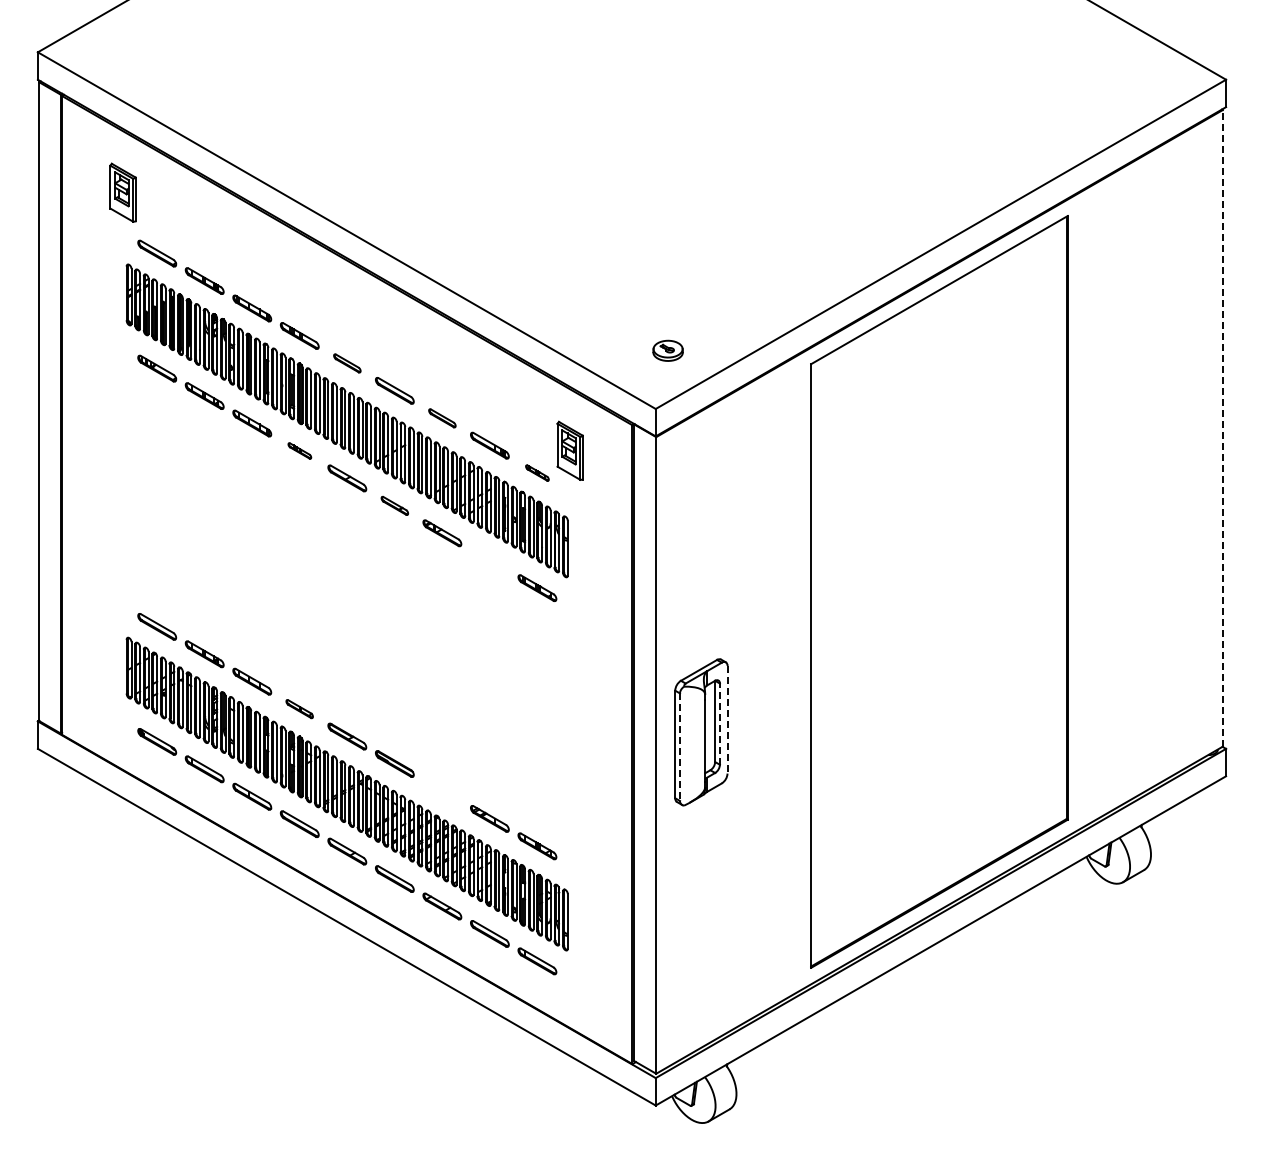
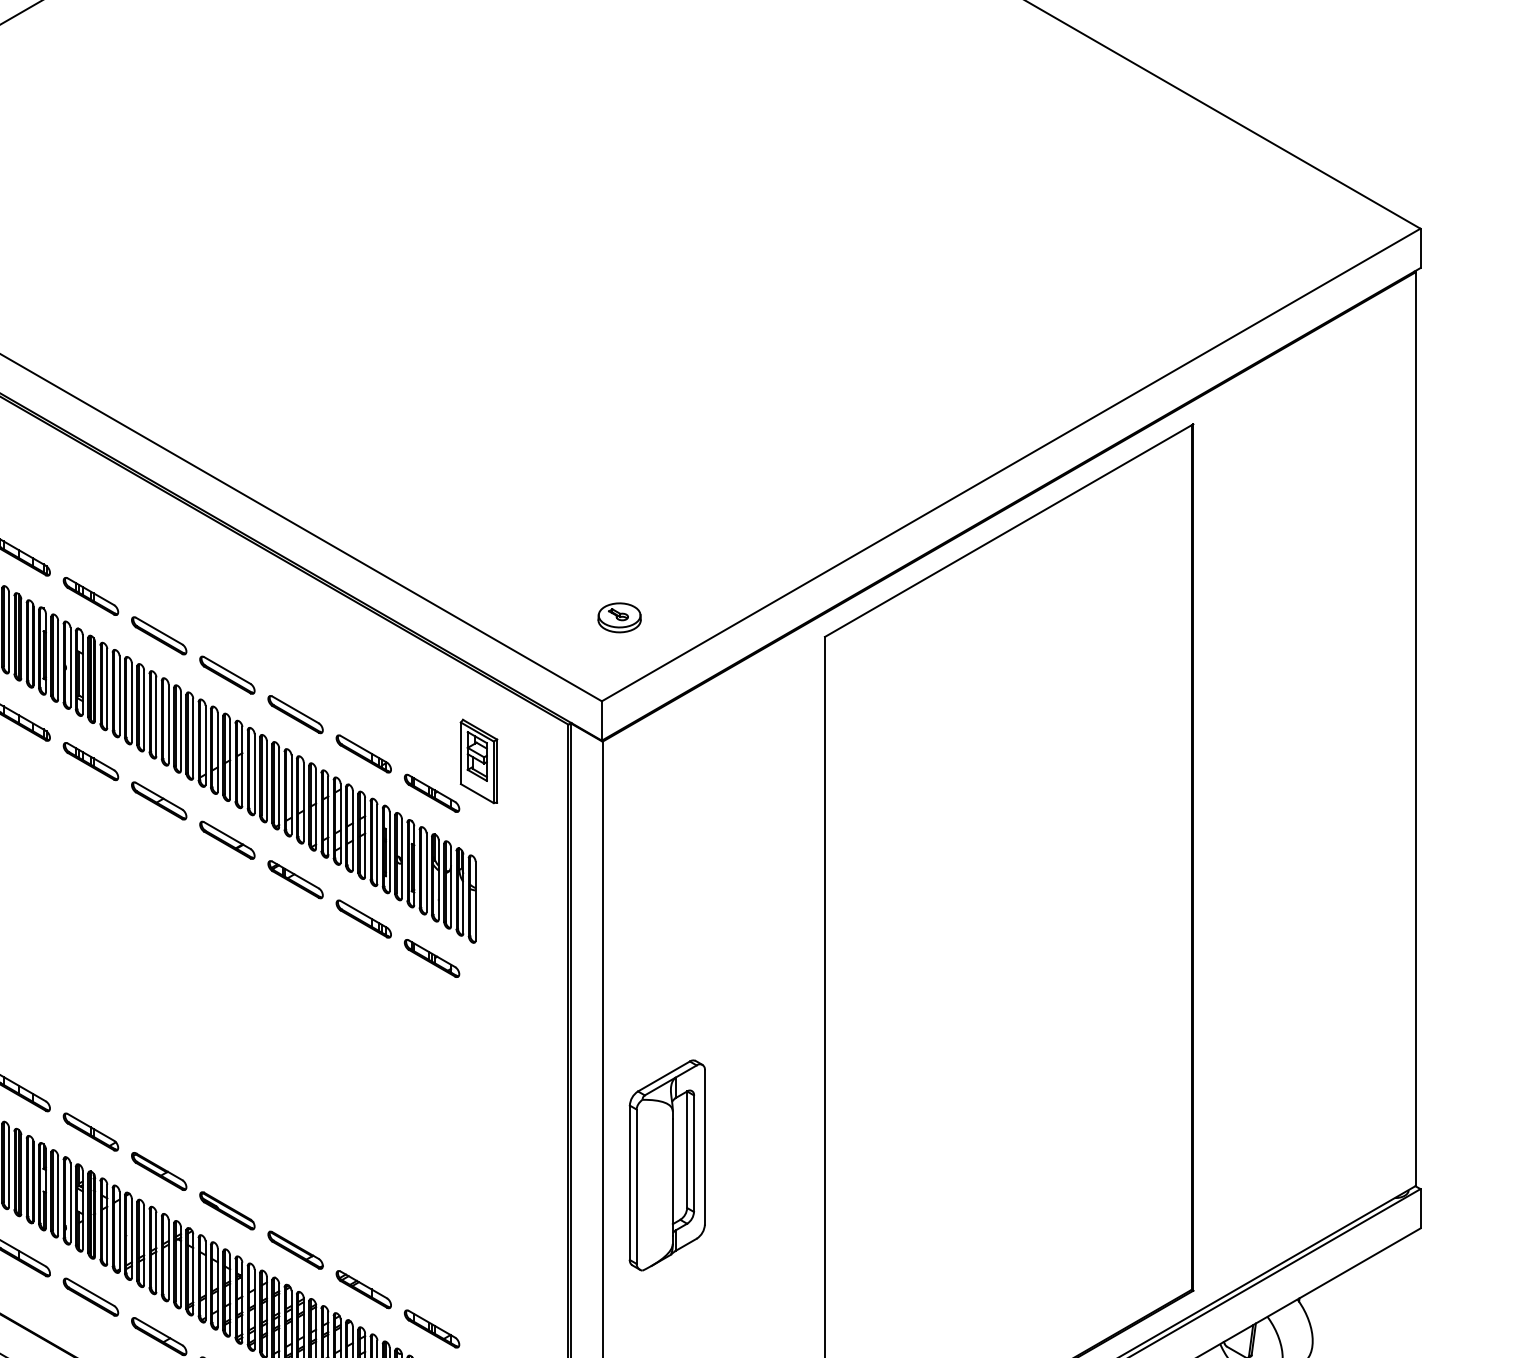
part: (347, 363) -> (159, 635), size x1.43
part: (442, 418) -> (295, 714), size x1.43
line: (1222, 427) -> (1415, 727), dashed -> solid
part: (299, 450) -> (90, 760), size x1.67
part: (537, 472) -> (432, 792), size x1.67
part: (394, 505) -> (226, 839), size x1.43
part: (489, 560) -> (363, 918), added
part: (299, 708) -> (90, 1131), size x1.43
line: (727, 719) -> (704, 1146), dashed -> solid
line: (719, 724) -> (693, 1154), dashed -> solid
line: (680, 747) -> (637, 1187), dashed -> solid
part: (442, 791) -> (295, 1250), added

